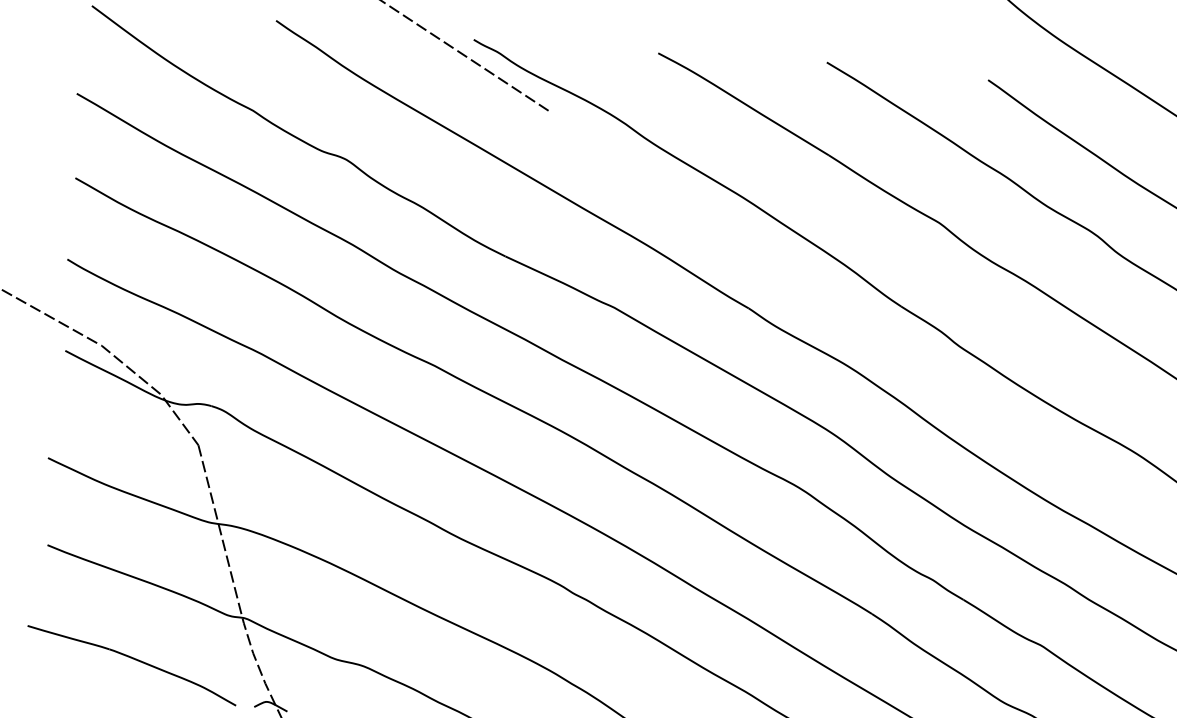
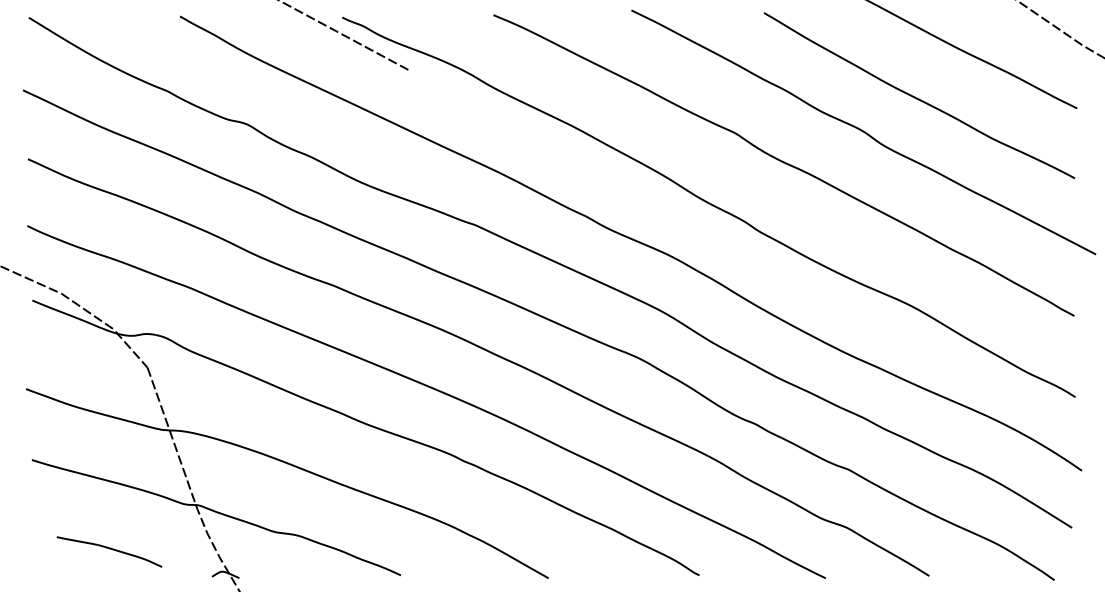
part: (132, 665) -> (109, 551), size x0.6

